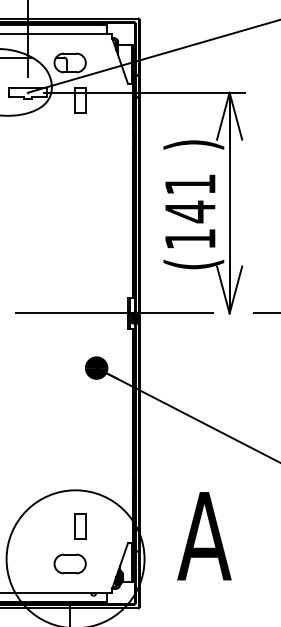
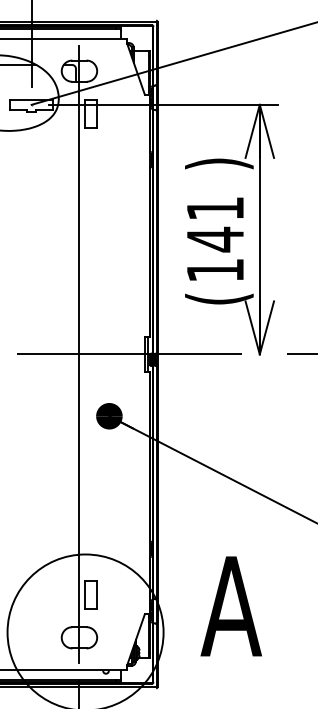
line: (70, 313) -> (79, 354), added

